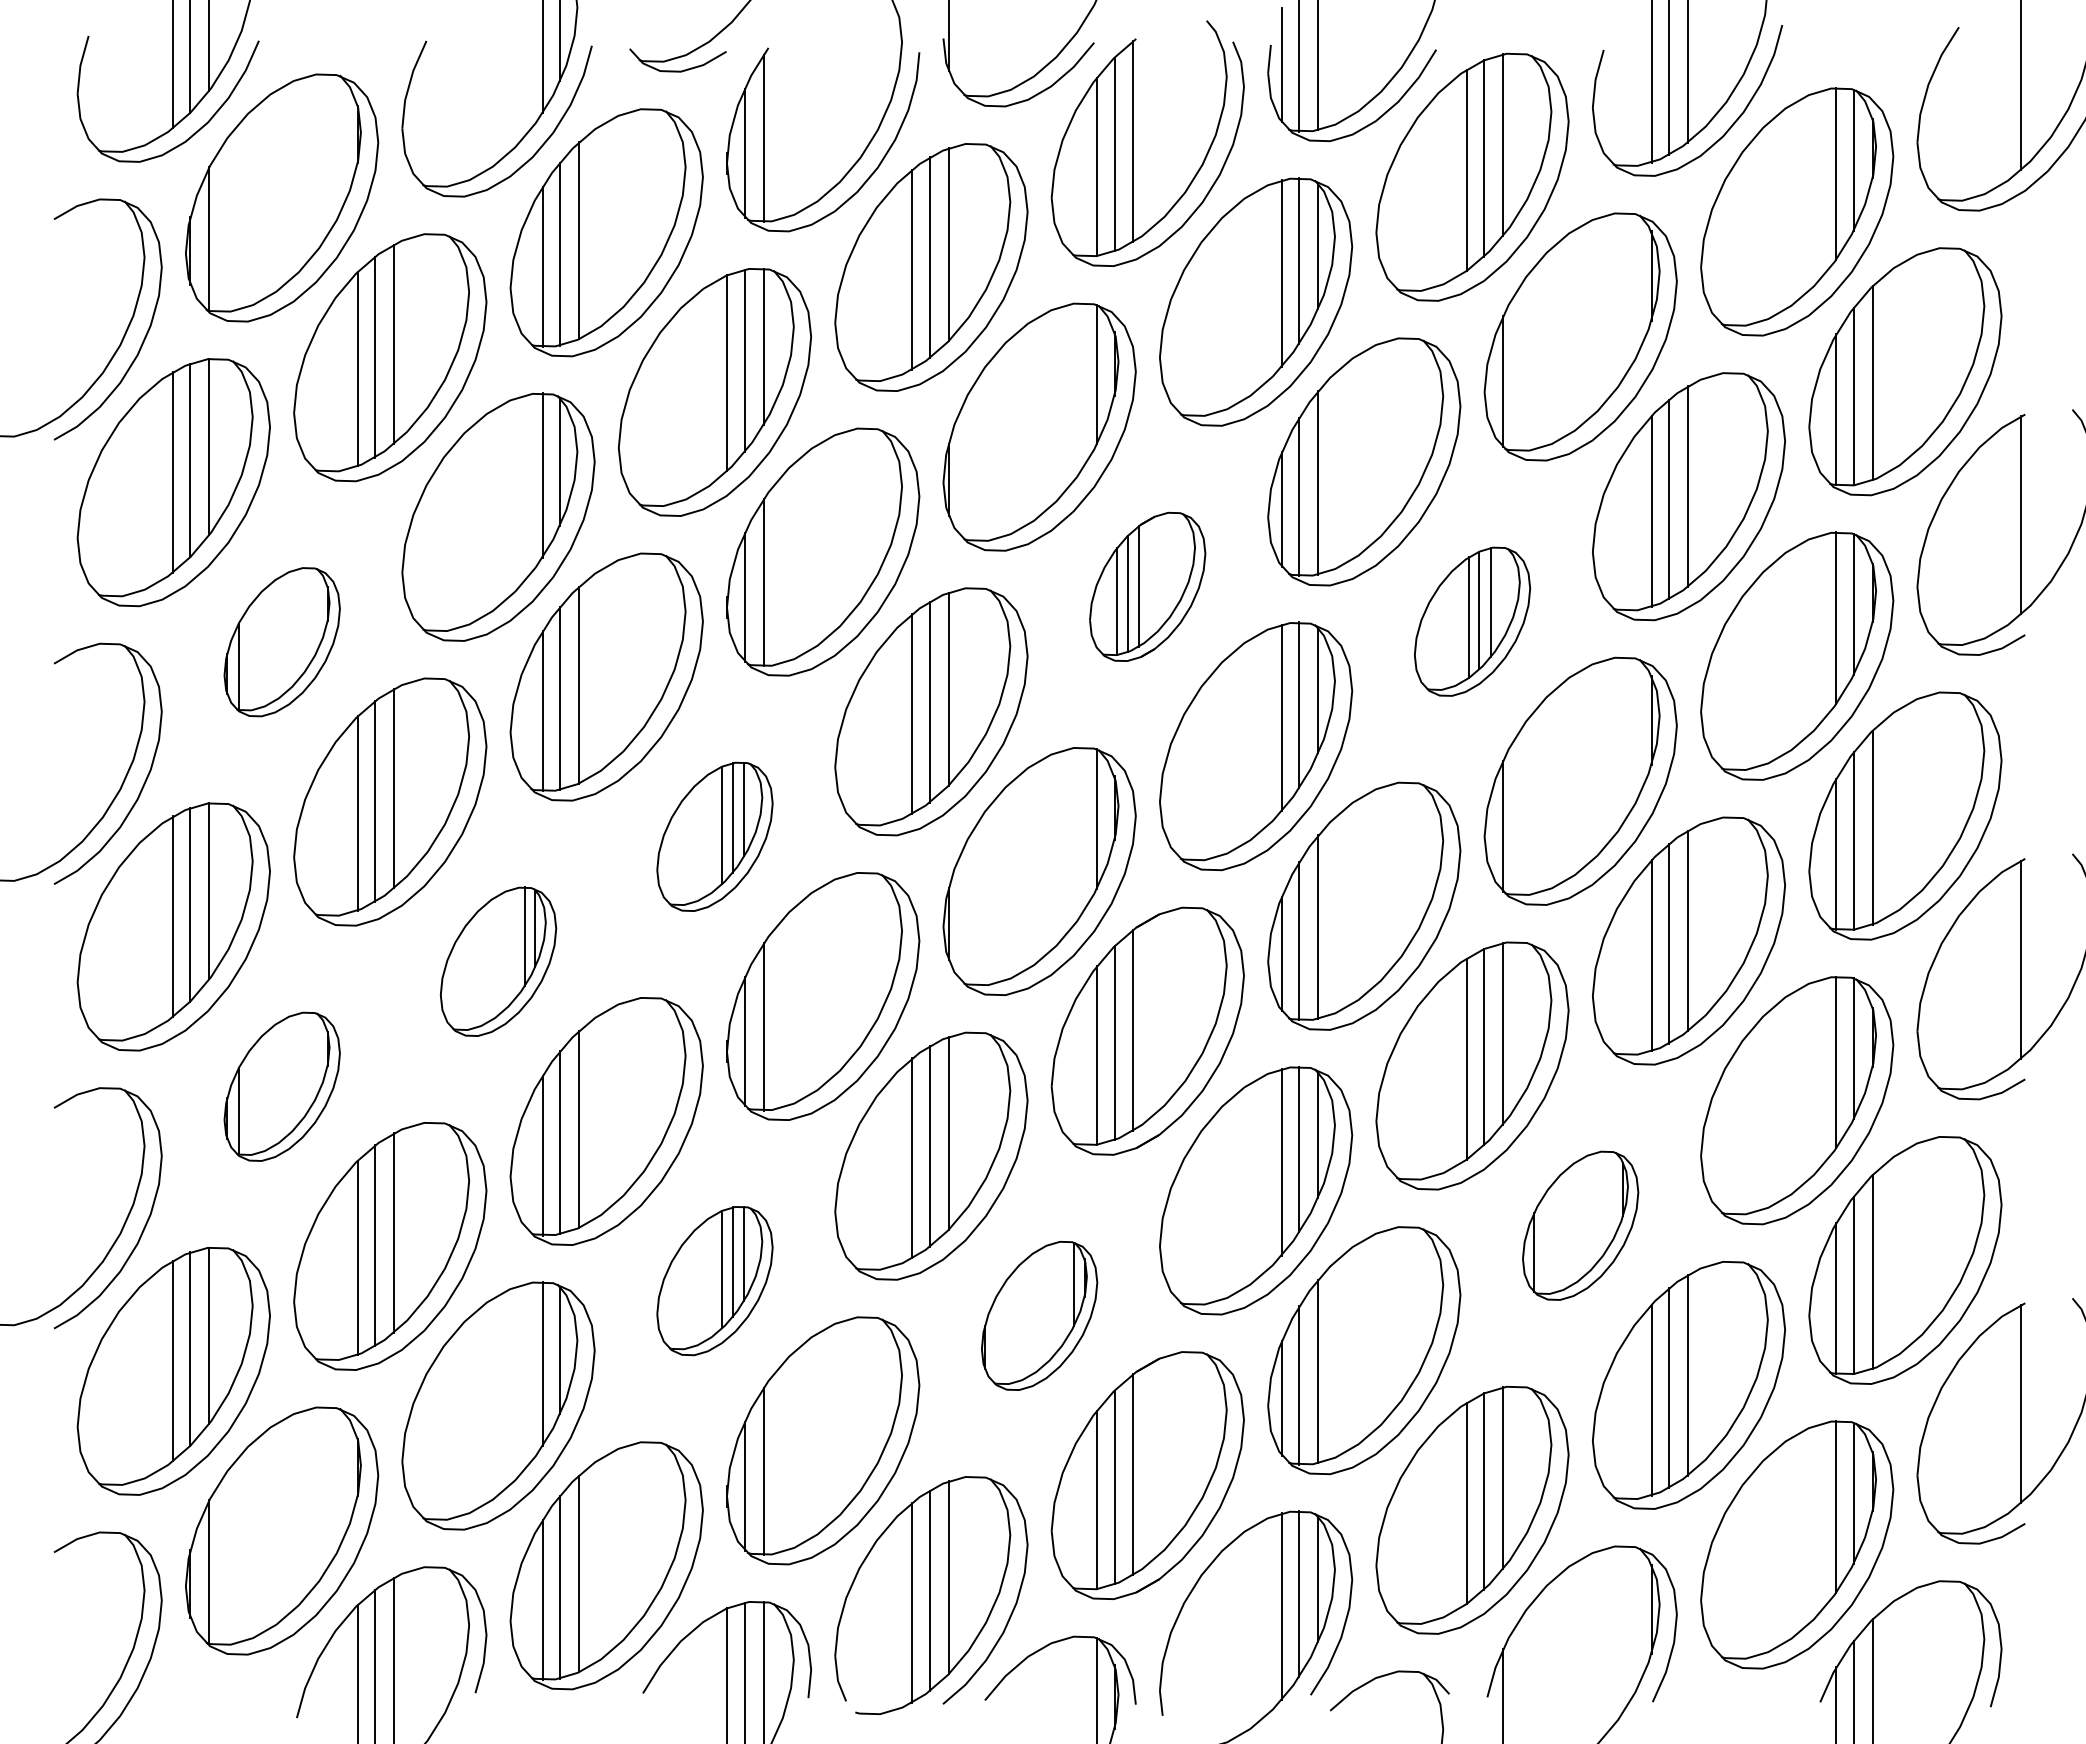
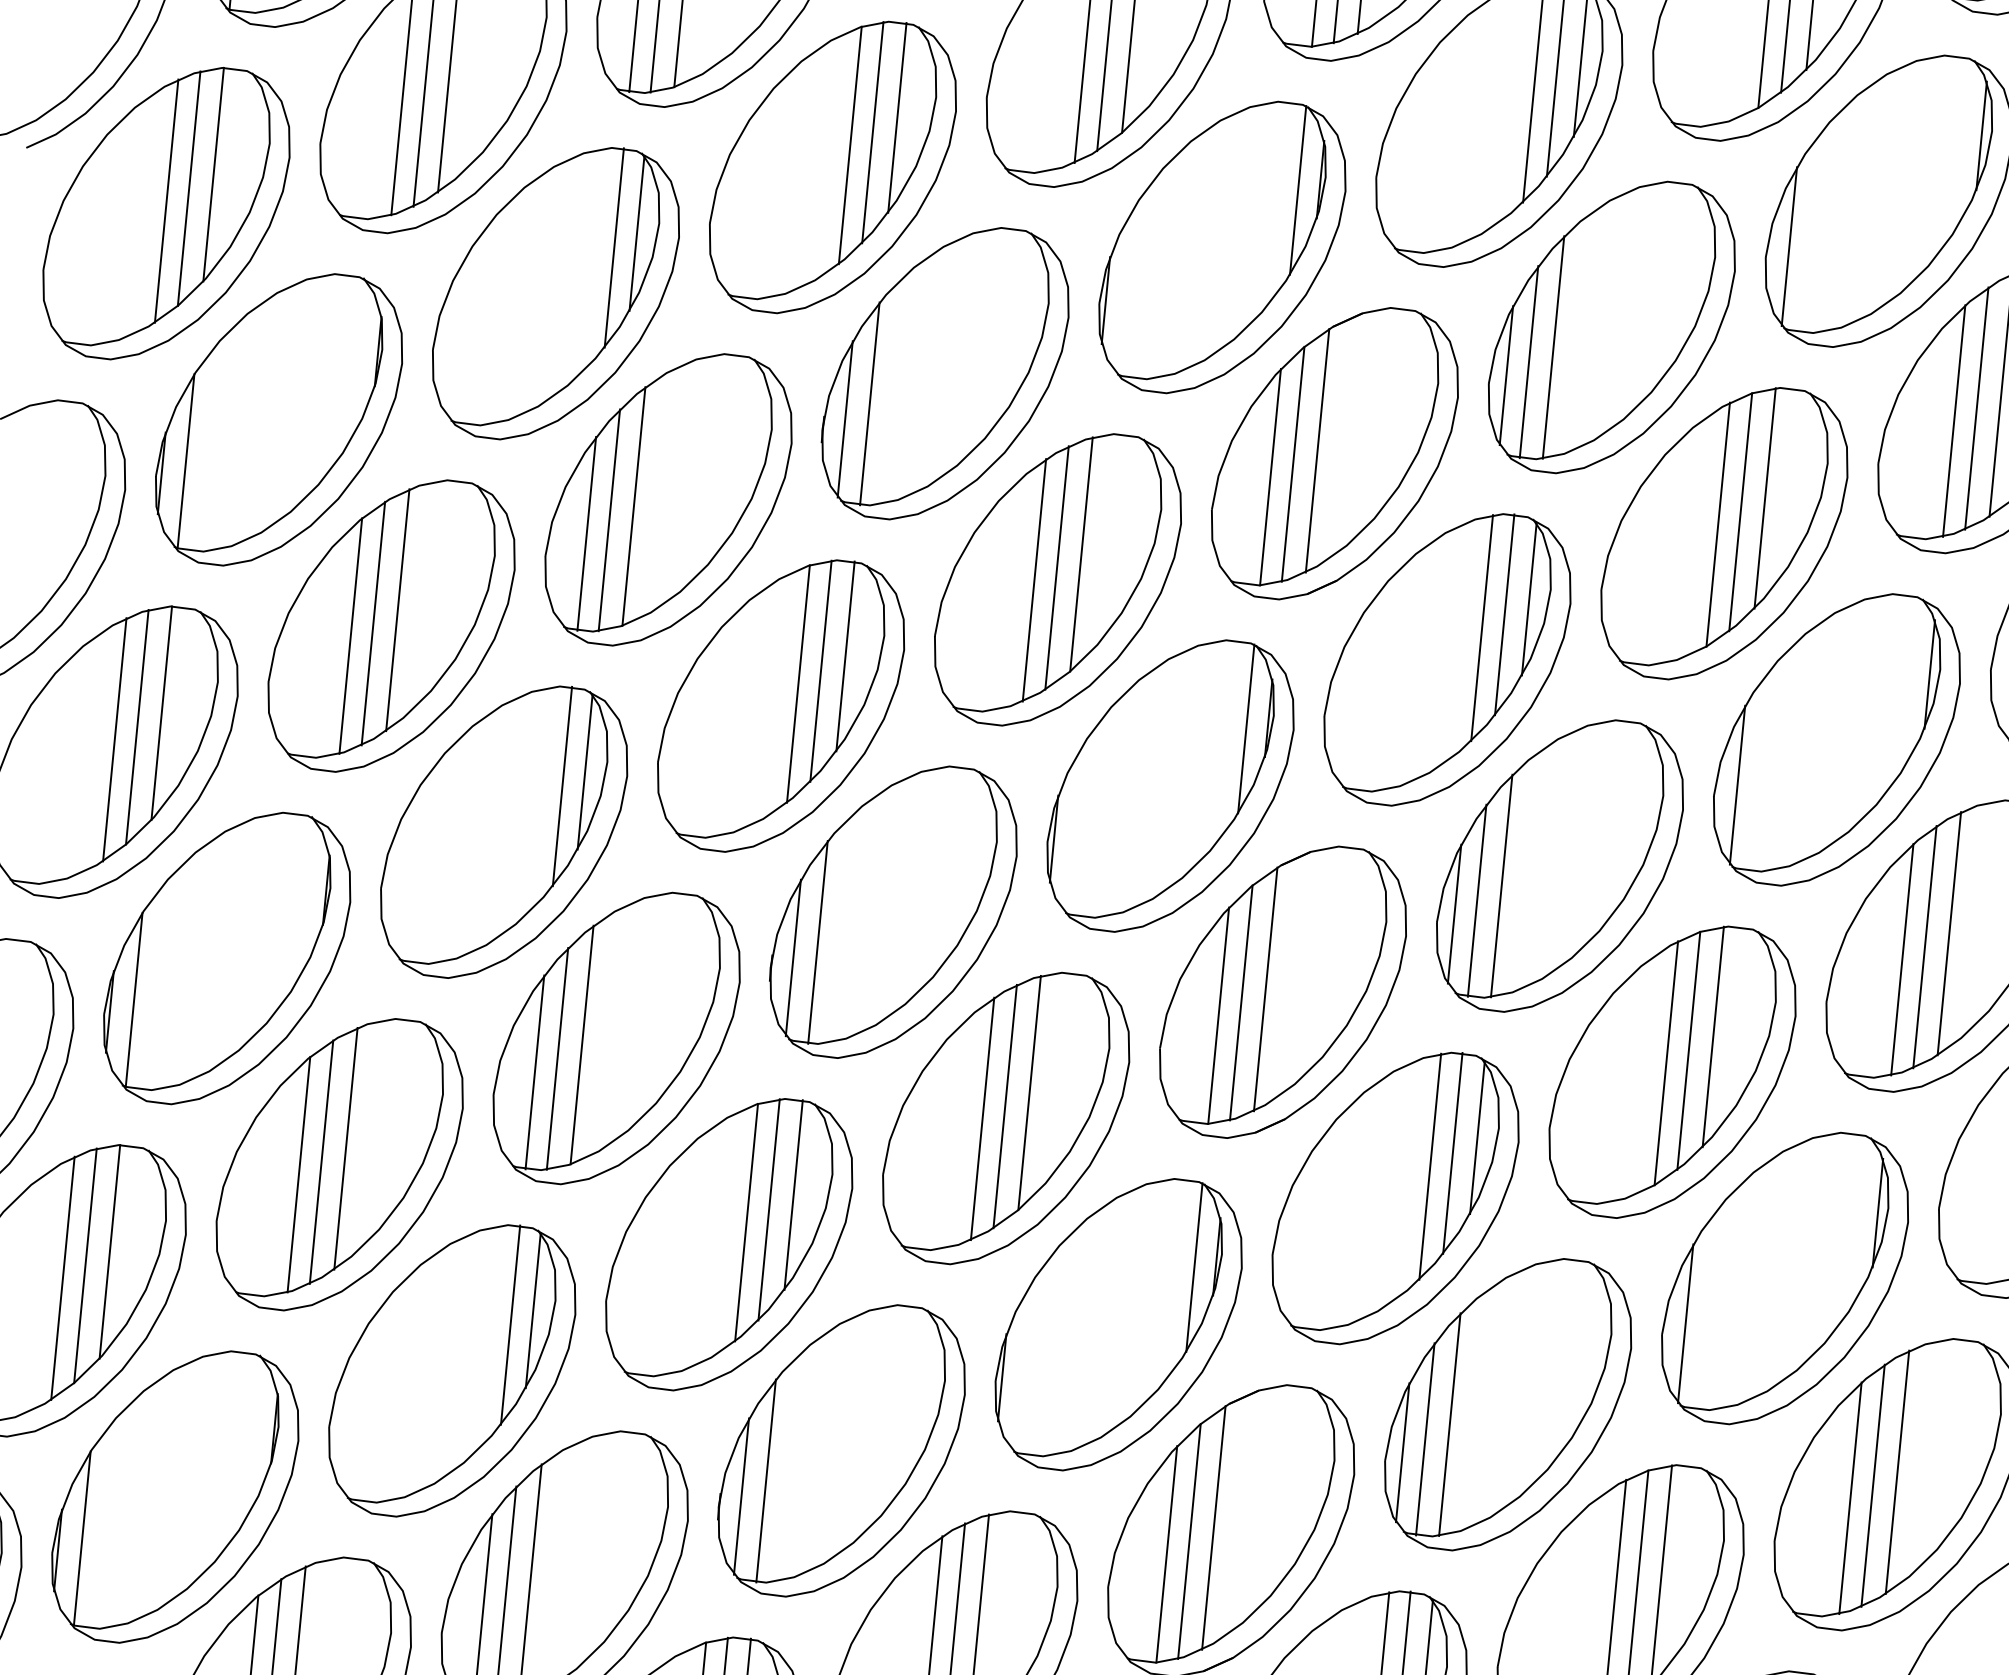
part: (1147, 586) -> (1334, 453), size x1.67
part: (1472, 621) -> (1724, 533), size x1.67
part: (282, 641) -> (279, 418), size x1.67
part: (714, 836) -> (780, 705), size x1.67
part: (498, 961) -> (504, 831), size x1.67
part: (282, 1086) -> (227, 958), size x1.67
part: (1580, 1225) -> (1784, 1278), size x1.67
part: (714, 1280) -> (728, 1243), size x1.67
part: (1039, 1315) -> (1118, 1324), size x1.67

